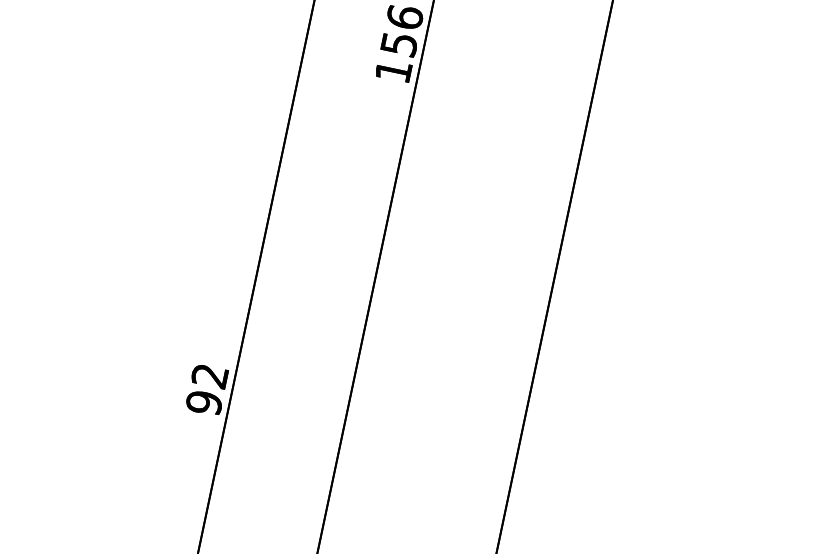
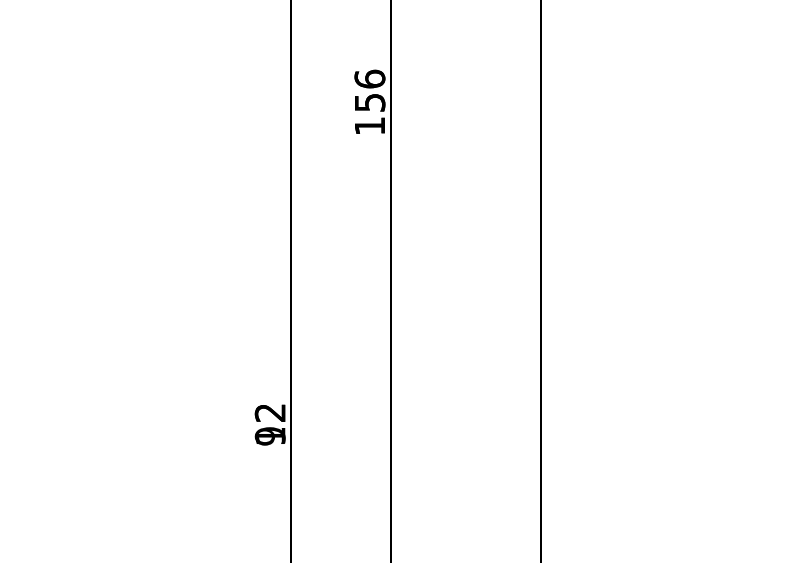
text: (203, 402) -> (269, 436), 92 -> 12

